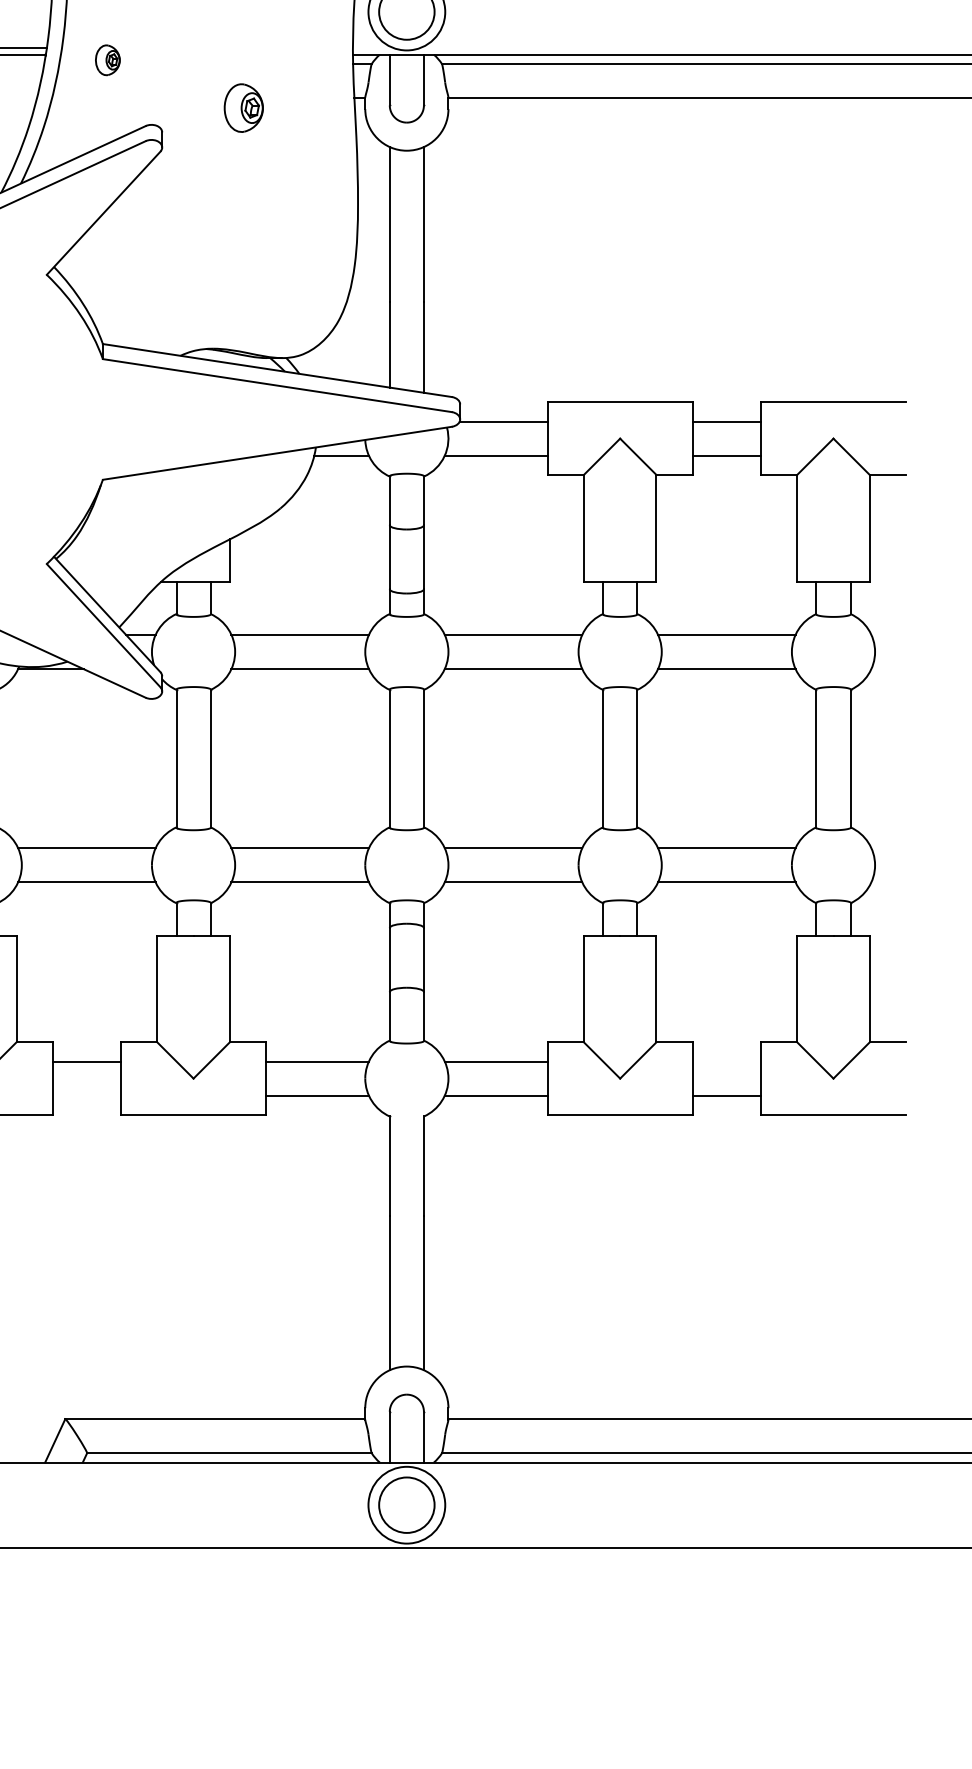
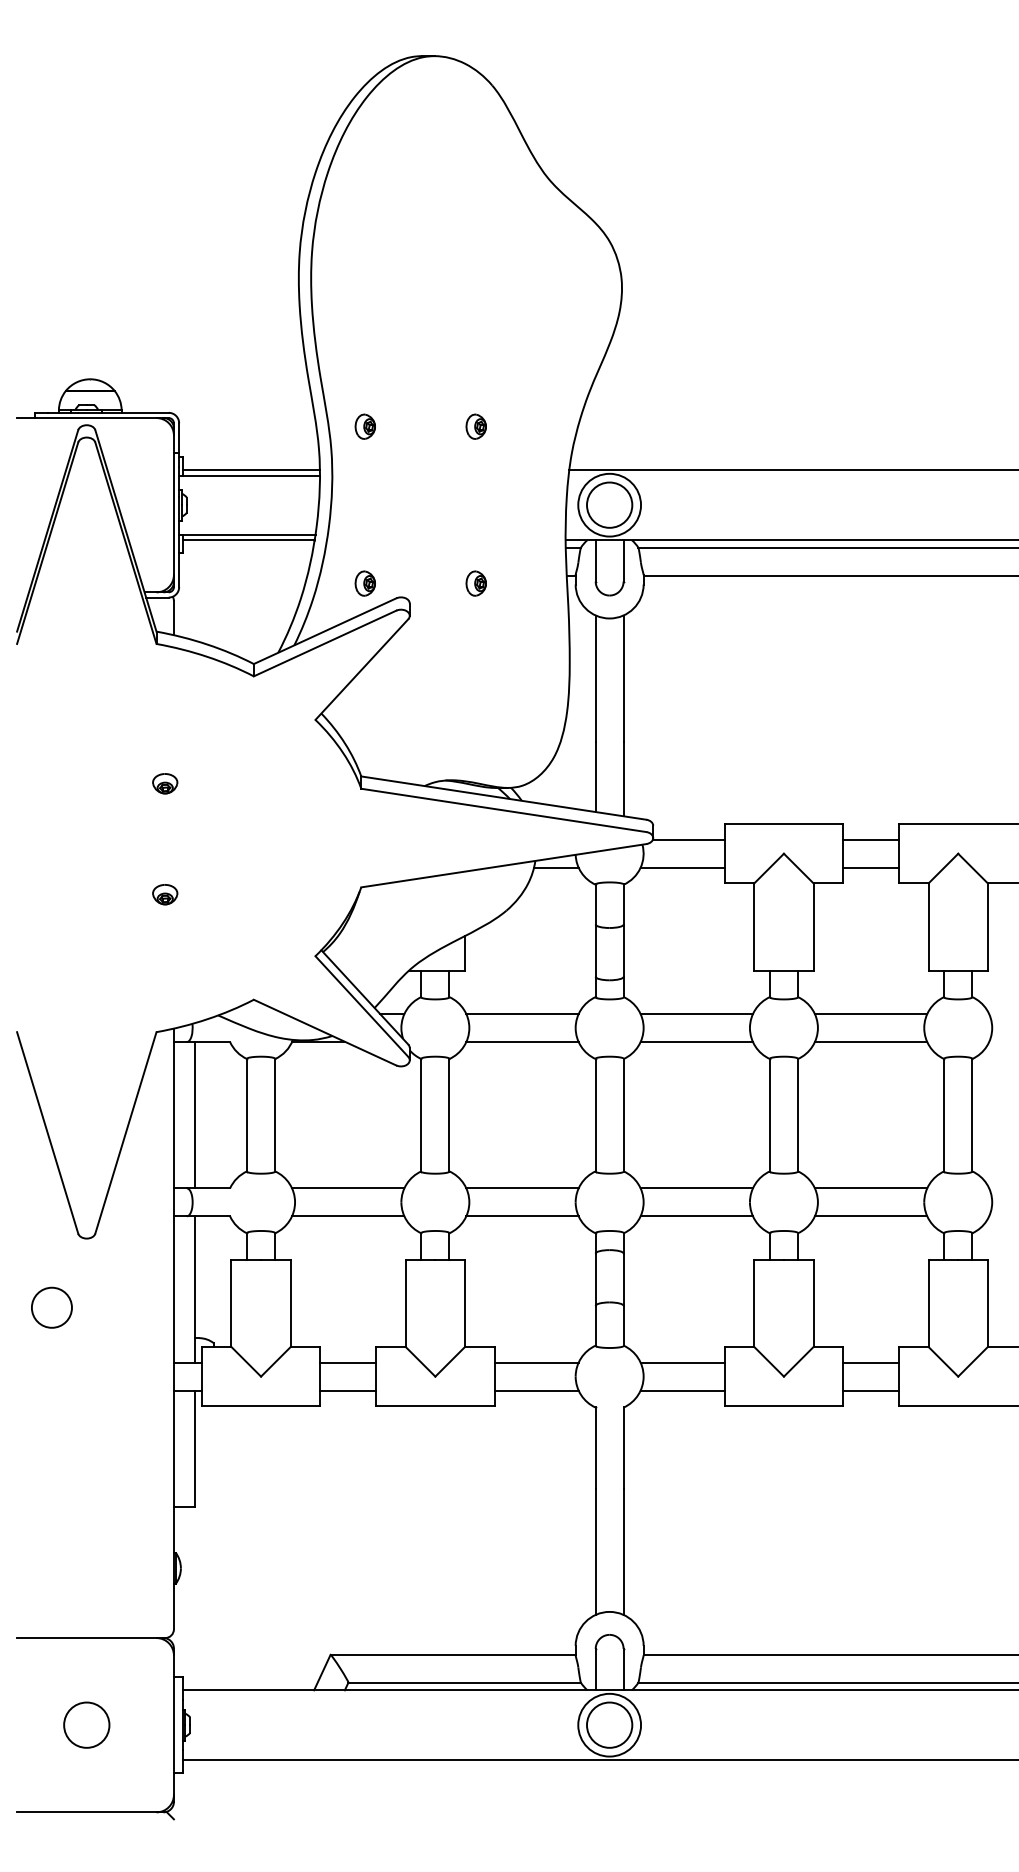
part: (106, 60) -> (364, 583), moved
part: (242, 107) -> (475, 583), size x0.62
line: (726, 1061) -> (870, 1362), added
line: (87, 1095) -> (348, 1390), added

